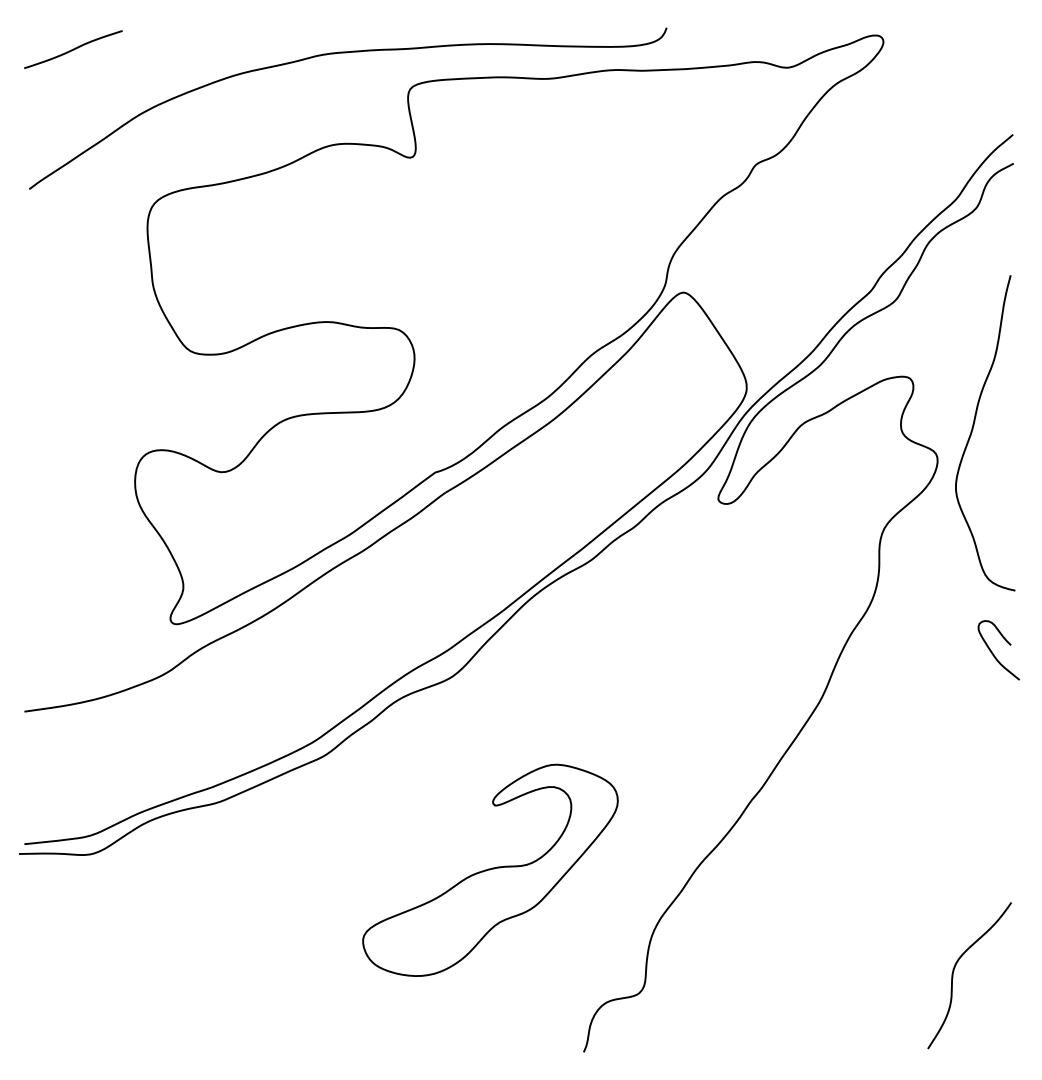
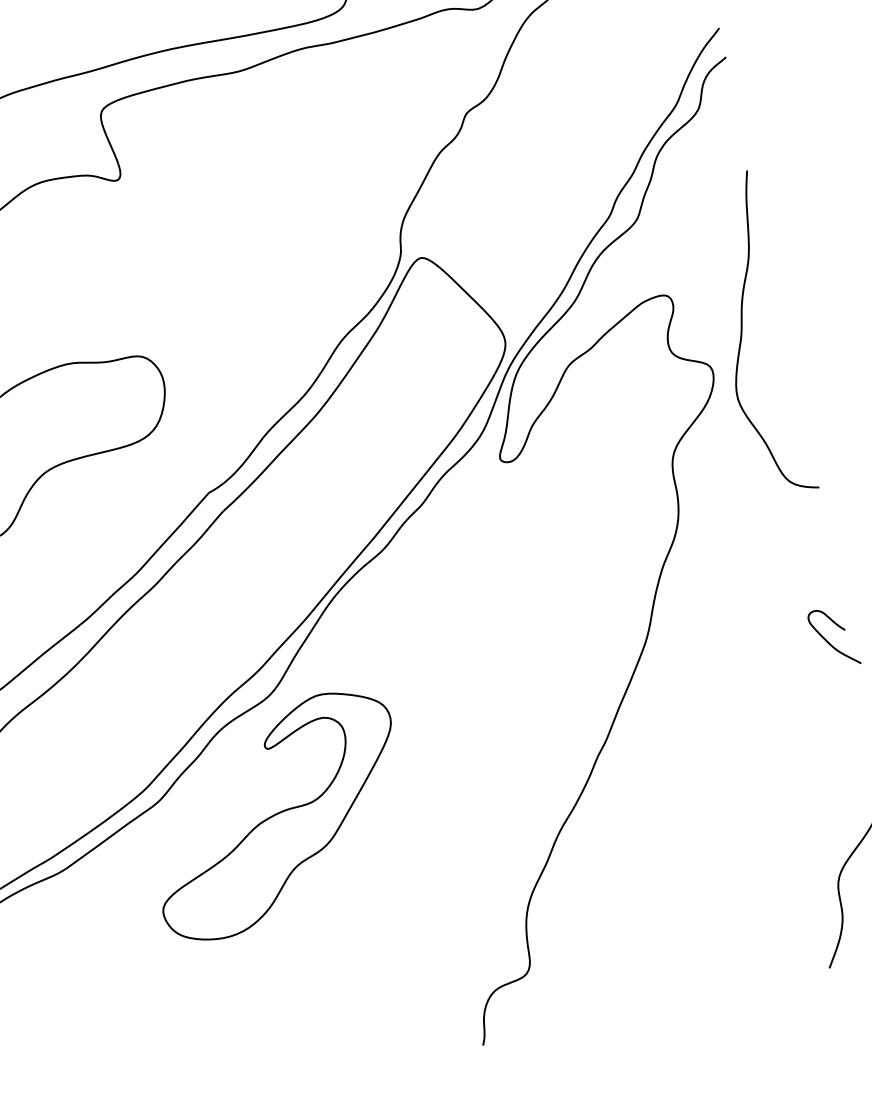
curve: (994, 654) -> (830, 643), moved
part: (490, 869) -> (276, 814), moved

